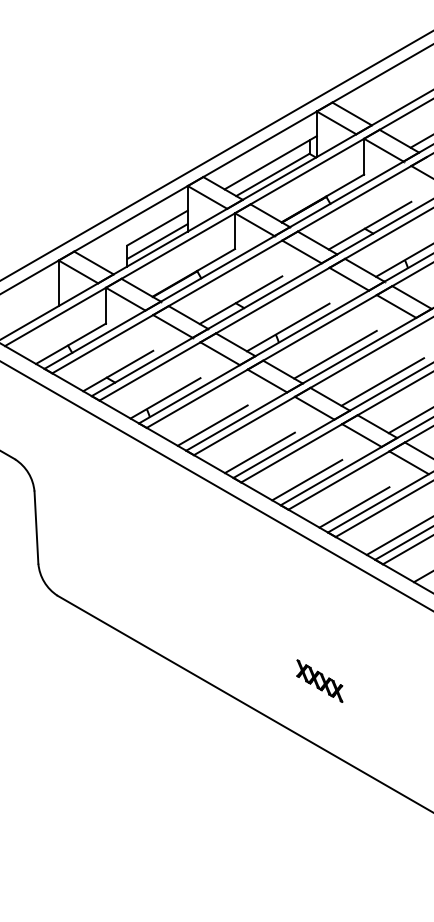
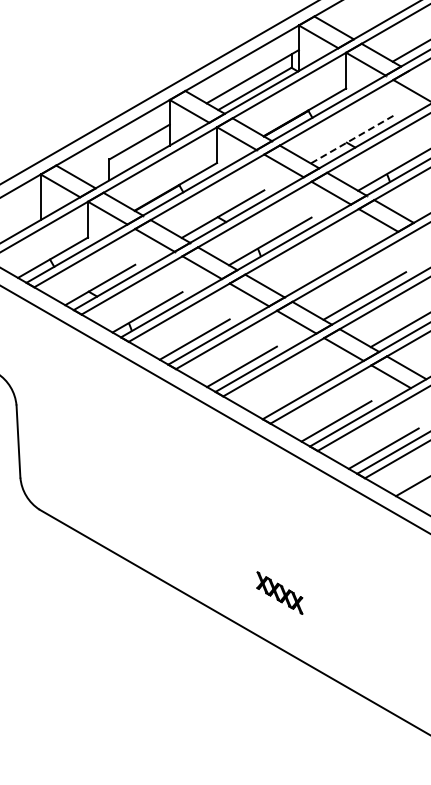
line: (370, 225) -> (352, 139), solid -> dashed
line: (157, 241) -> (139, 155), removed
line: (335, 354) -> (317, 268), removed
line: (307, 480) -> (289, 394), removed
part: (319, 680) -> (279, 592), moved

